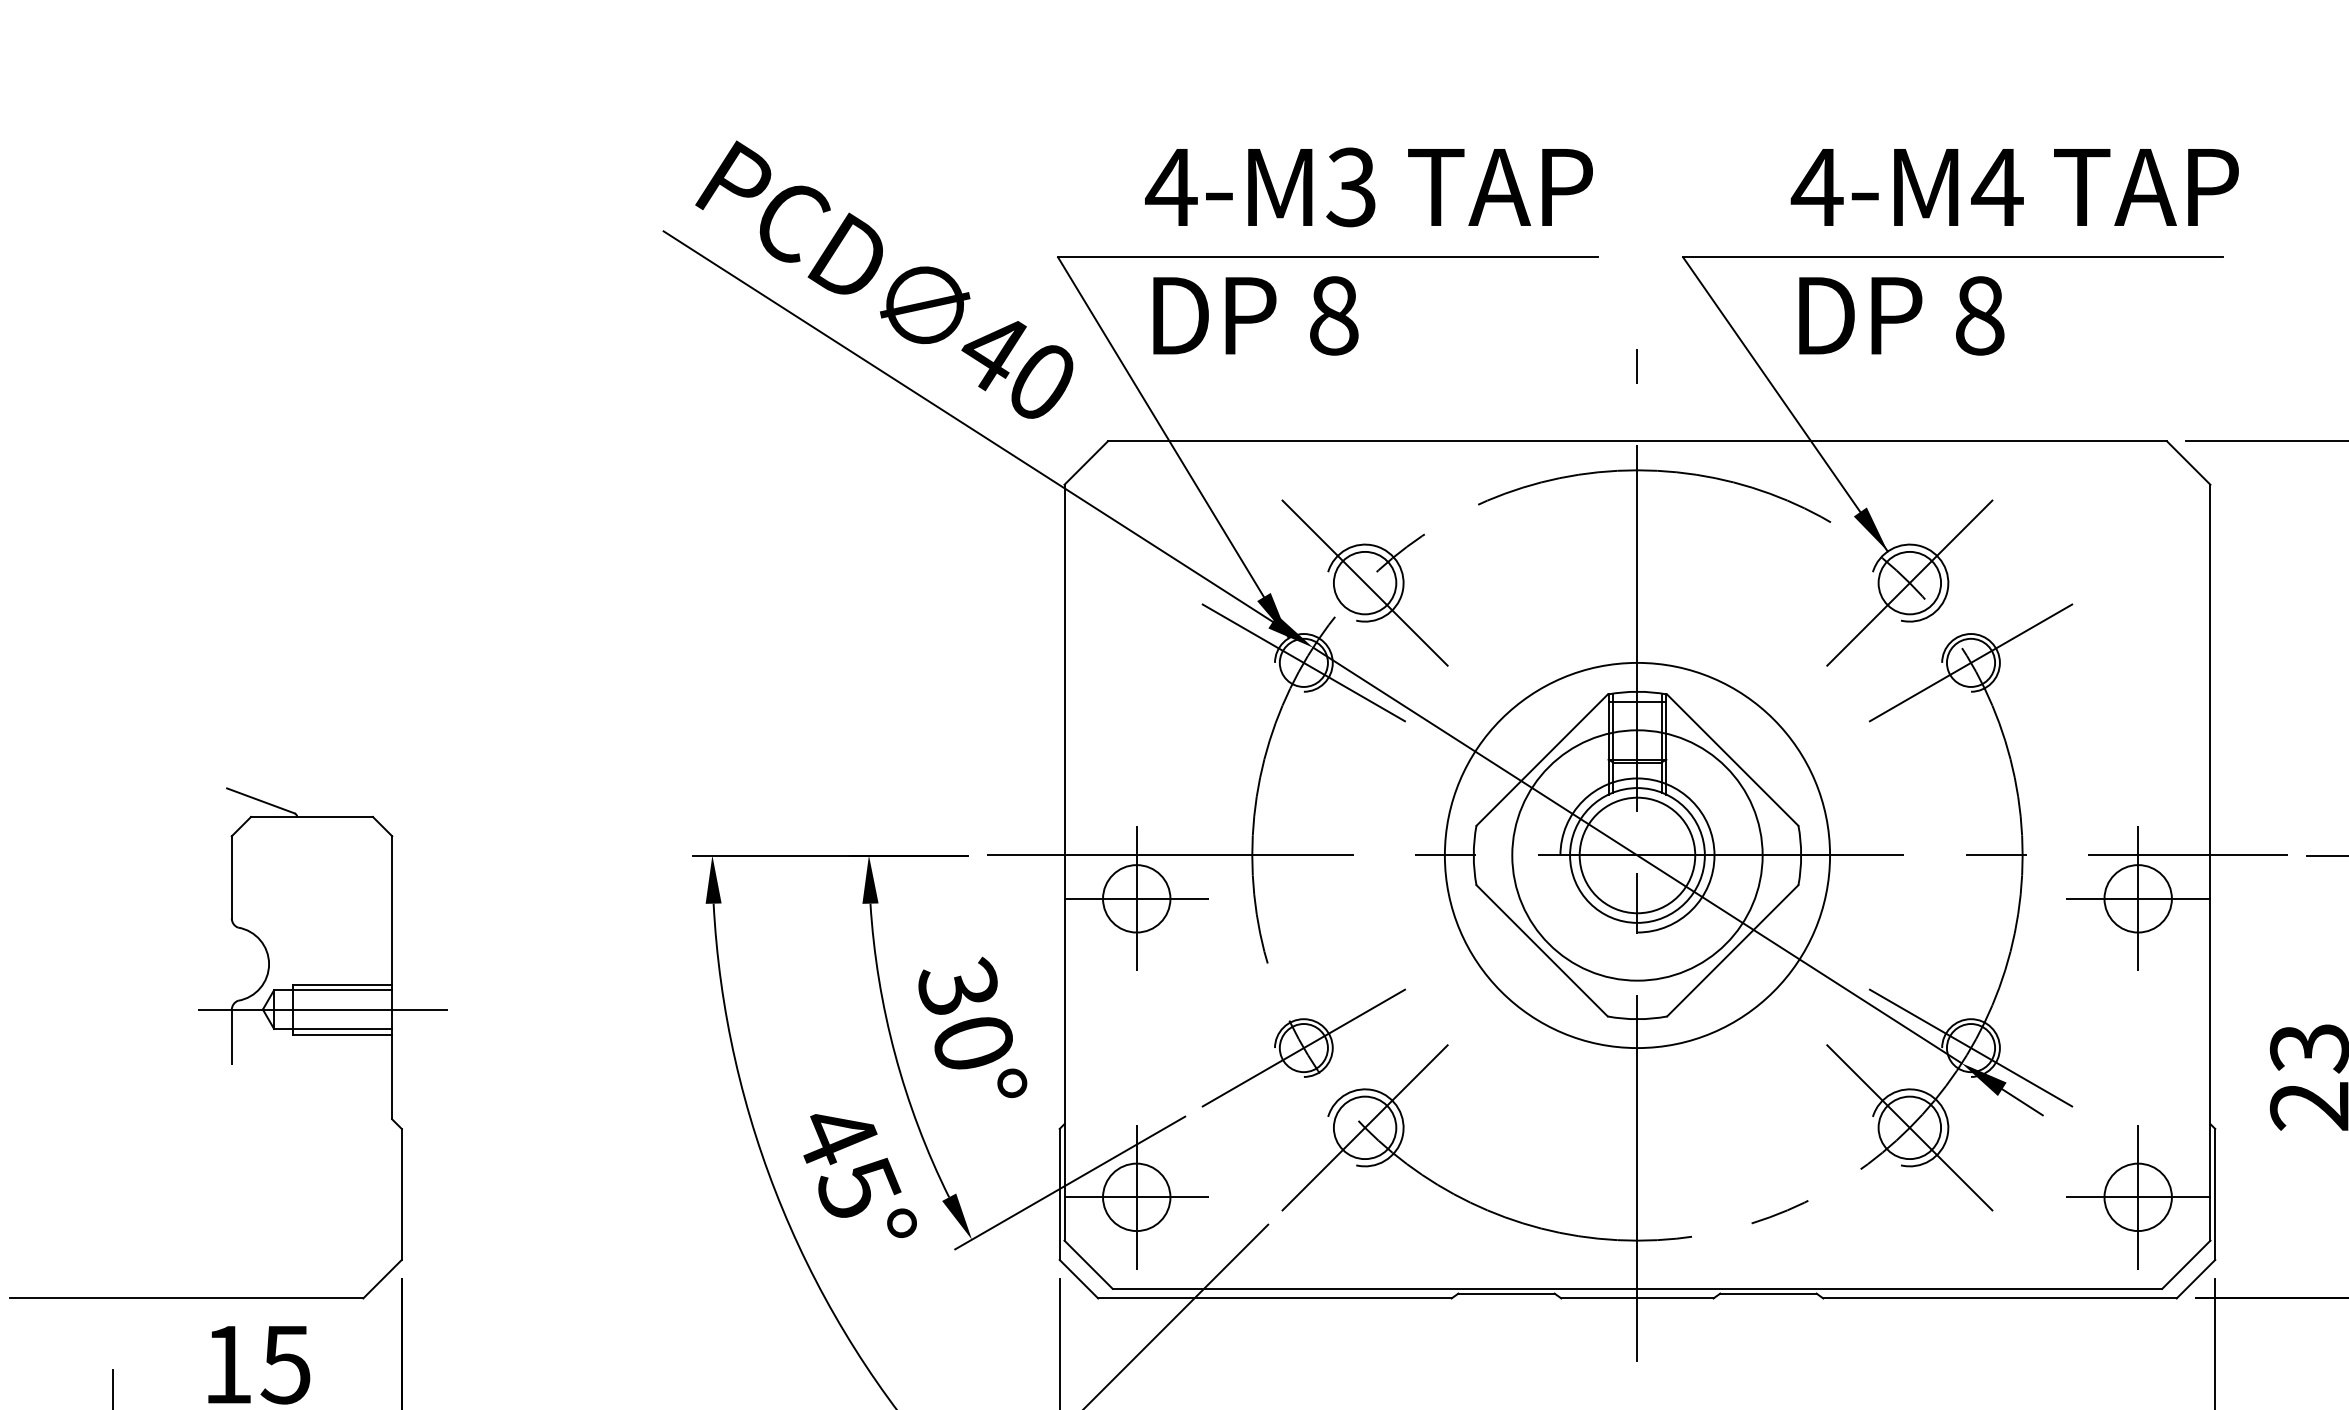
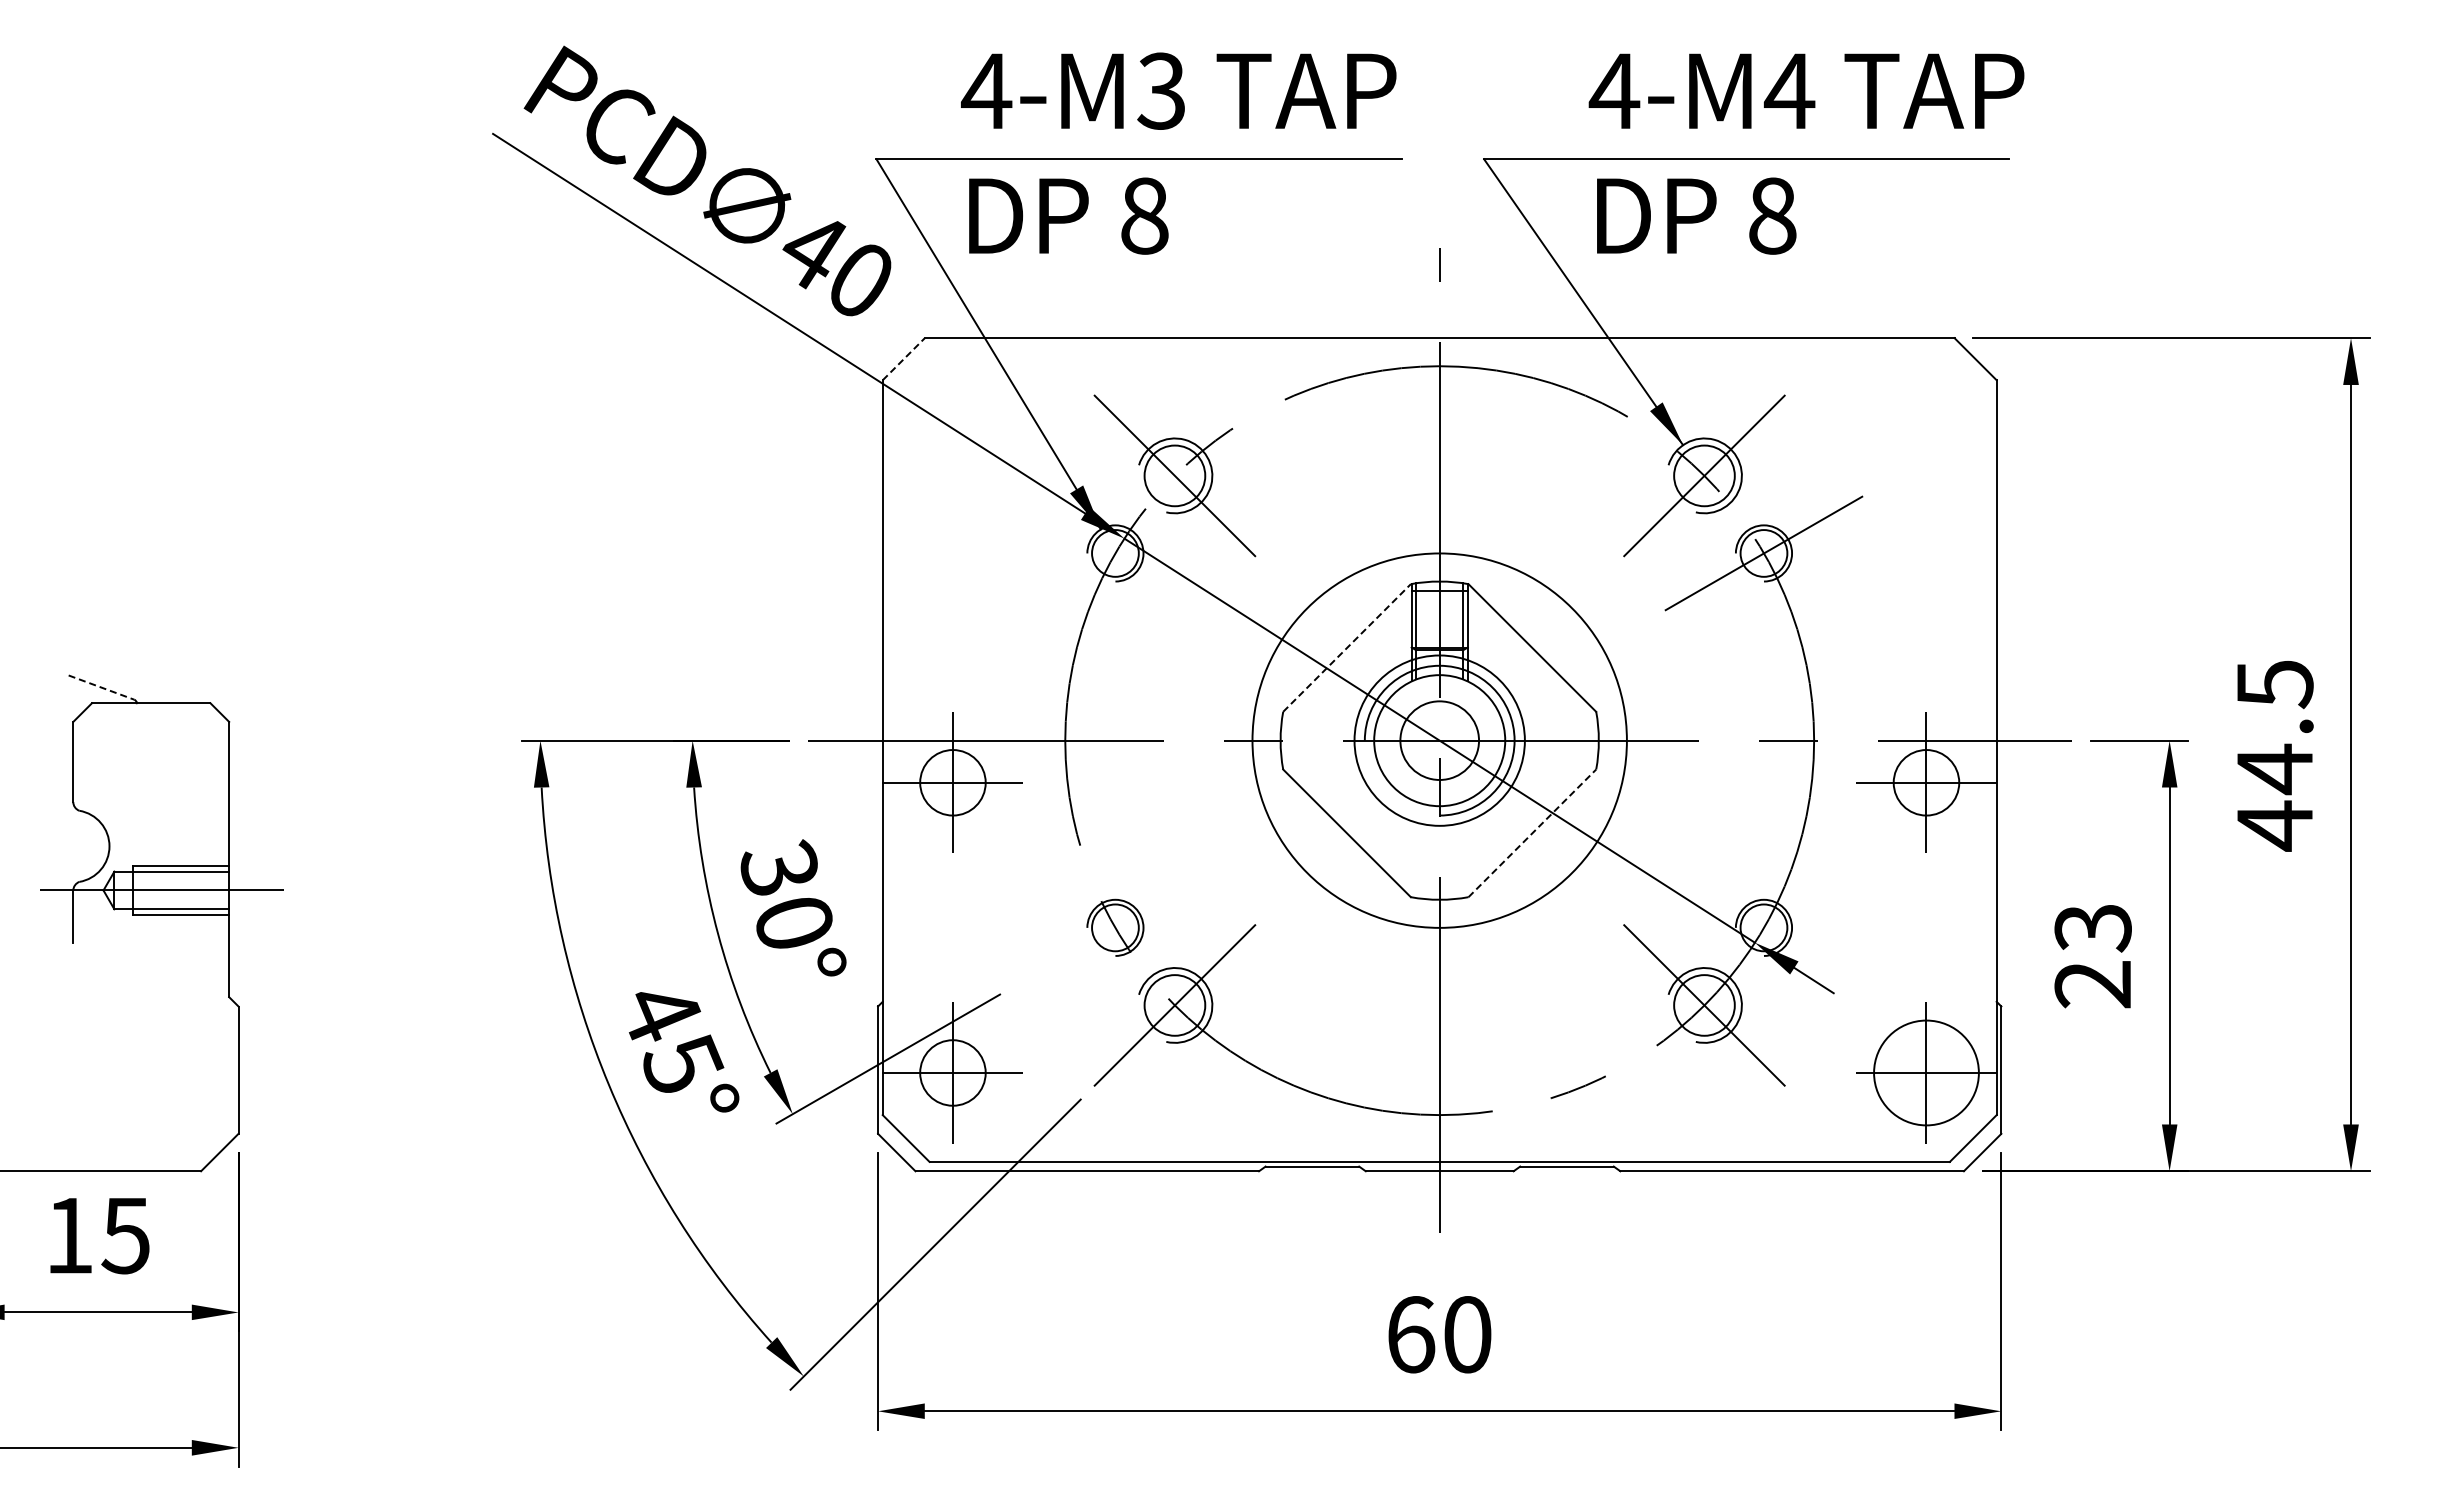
line: (1085, 463) -> (903, 359), solid -> dashed
line: (1303, 662) -> (1115, 553), removed
line: (1542, 759) -> (1347, 647), solid -> dashed
line: (260, 800) -> (101, 687), solid -> dashed
circle: (1637, 855) -> (1439, 740), size x0.7
circle: (1637, 855) -> (1439, 740), size x0.7
line: (1732, 950) -> (1532, 833), solid -> dashed
line: (1303, 1047) -> (1115, 927), removed
line: (1970, 1047) -> (1763, 927), removed
circle: (2138, 1196) -> (1926, 1072), size x1.6

